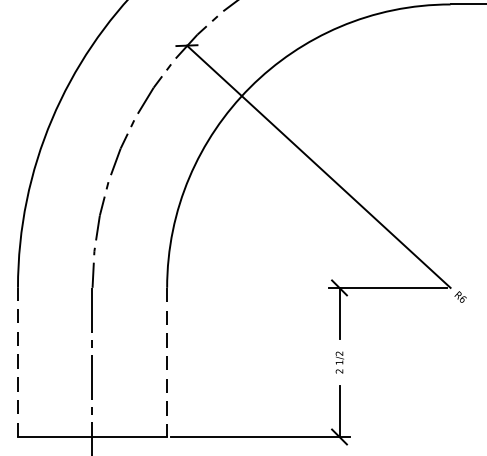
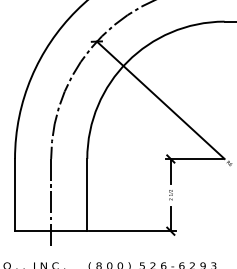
line: (18, 361) -> (15, 194), dashed -> solid
line: (167, 363) -> (87, 195), dashed -> solid

